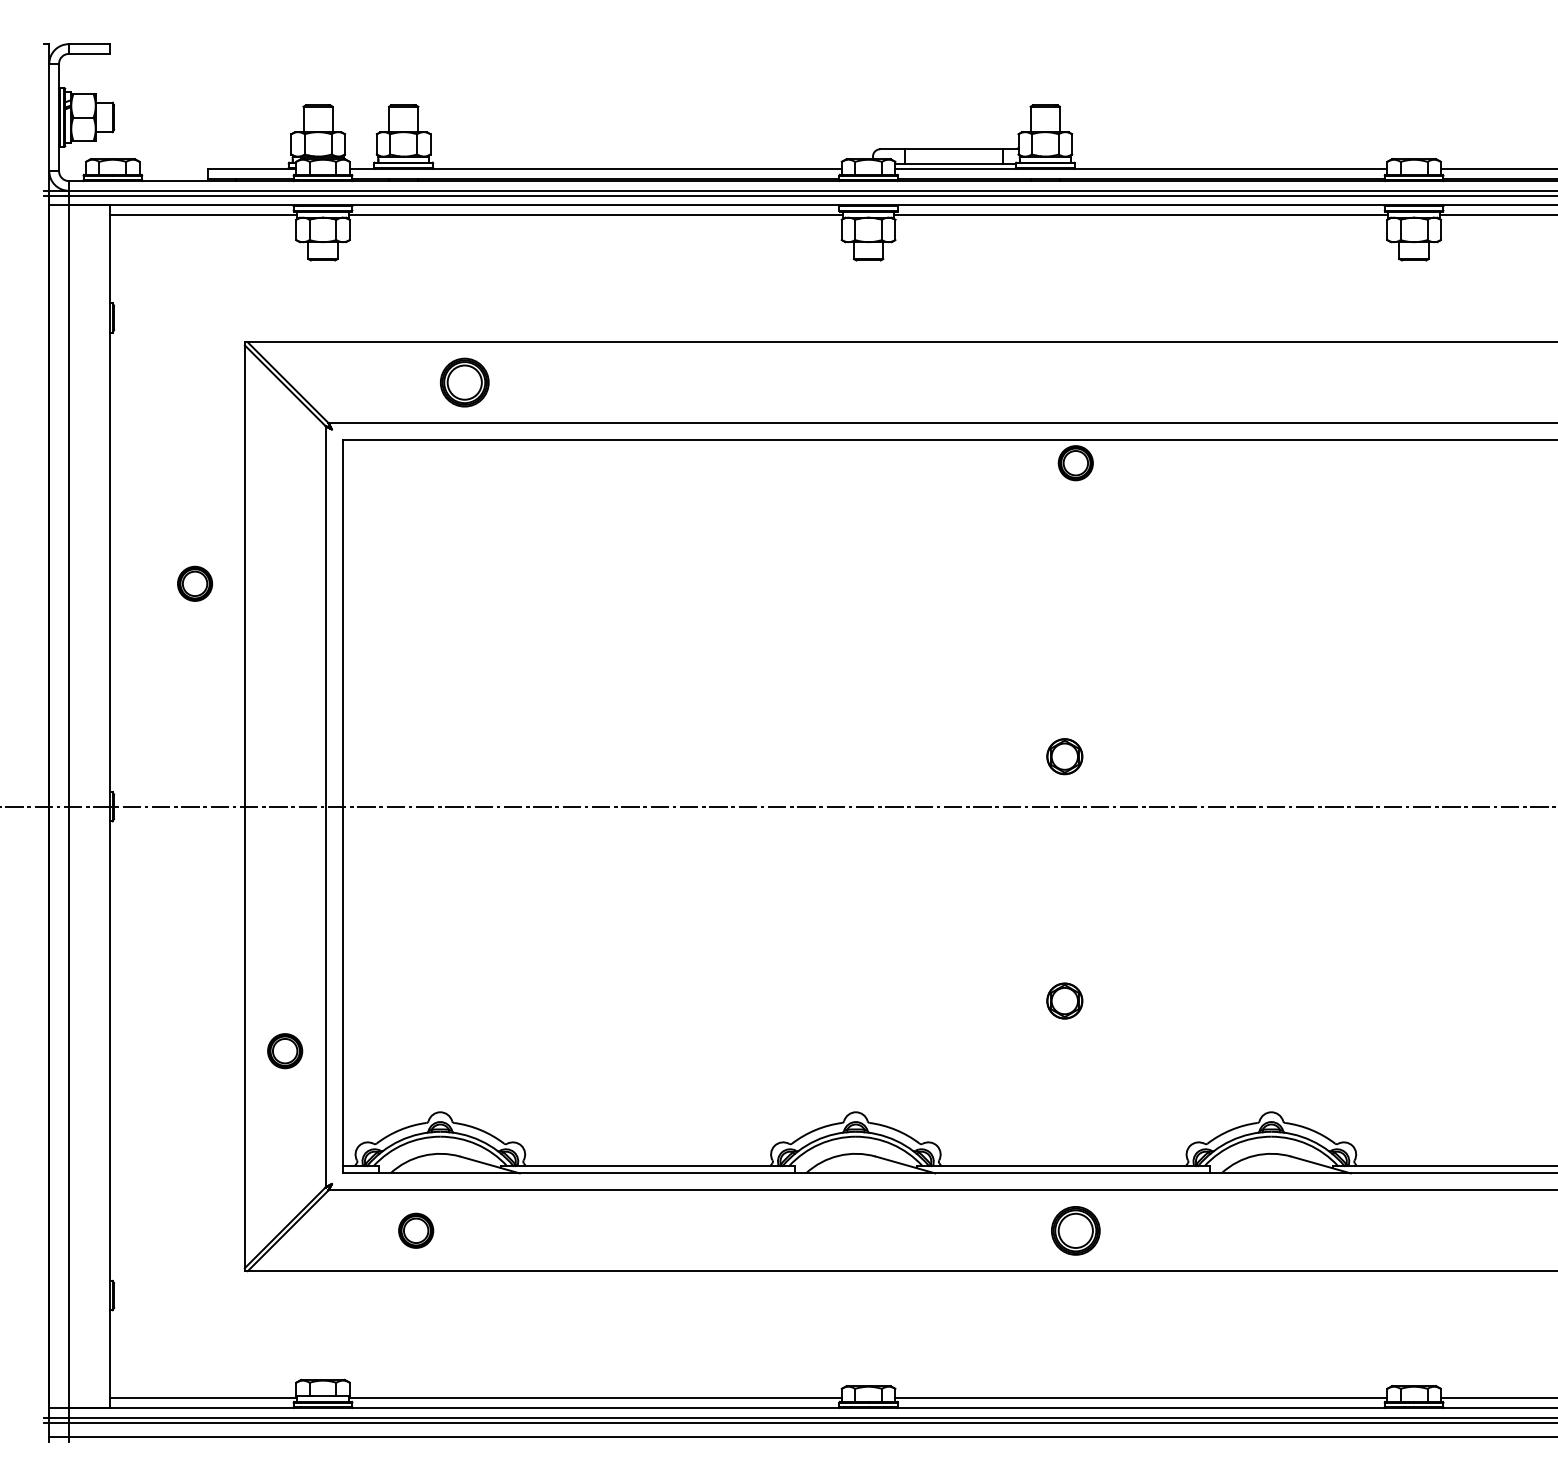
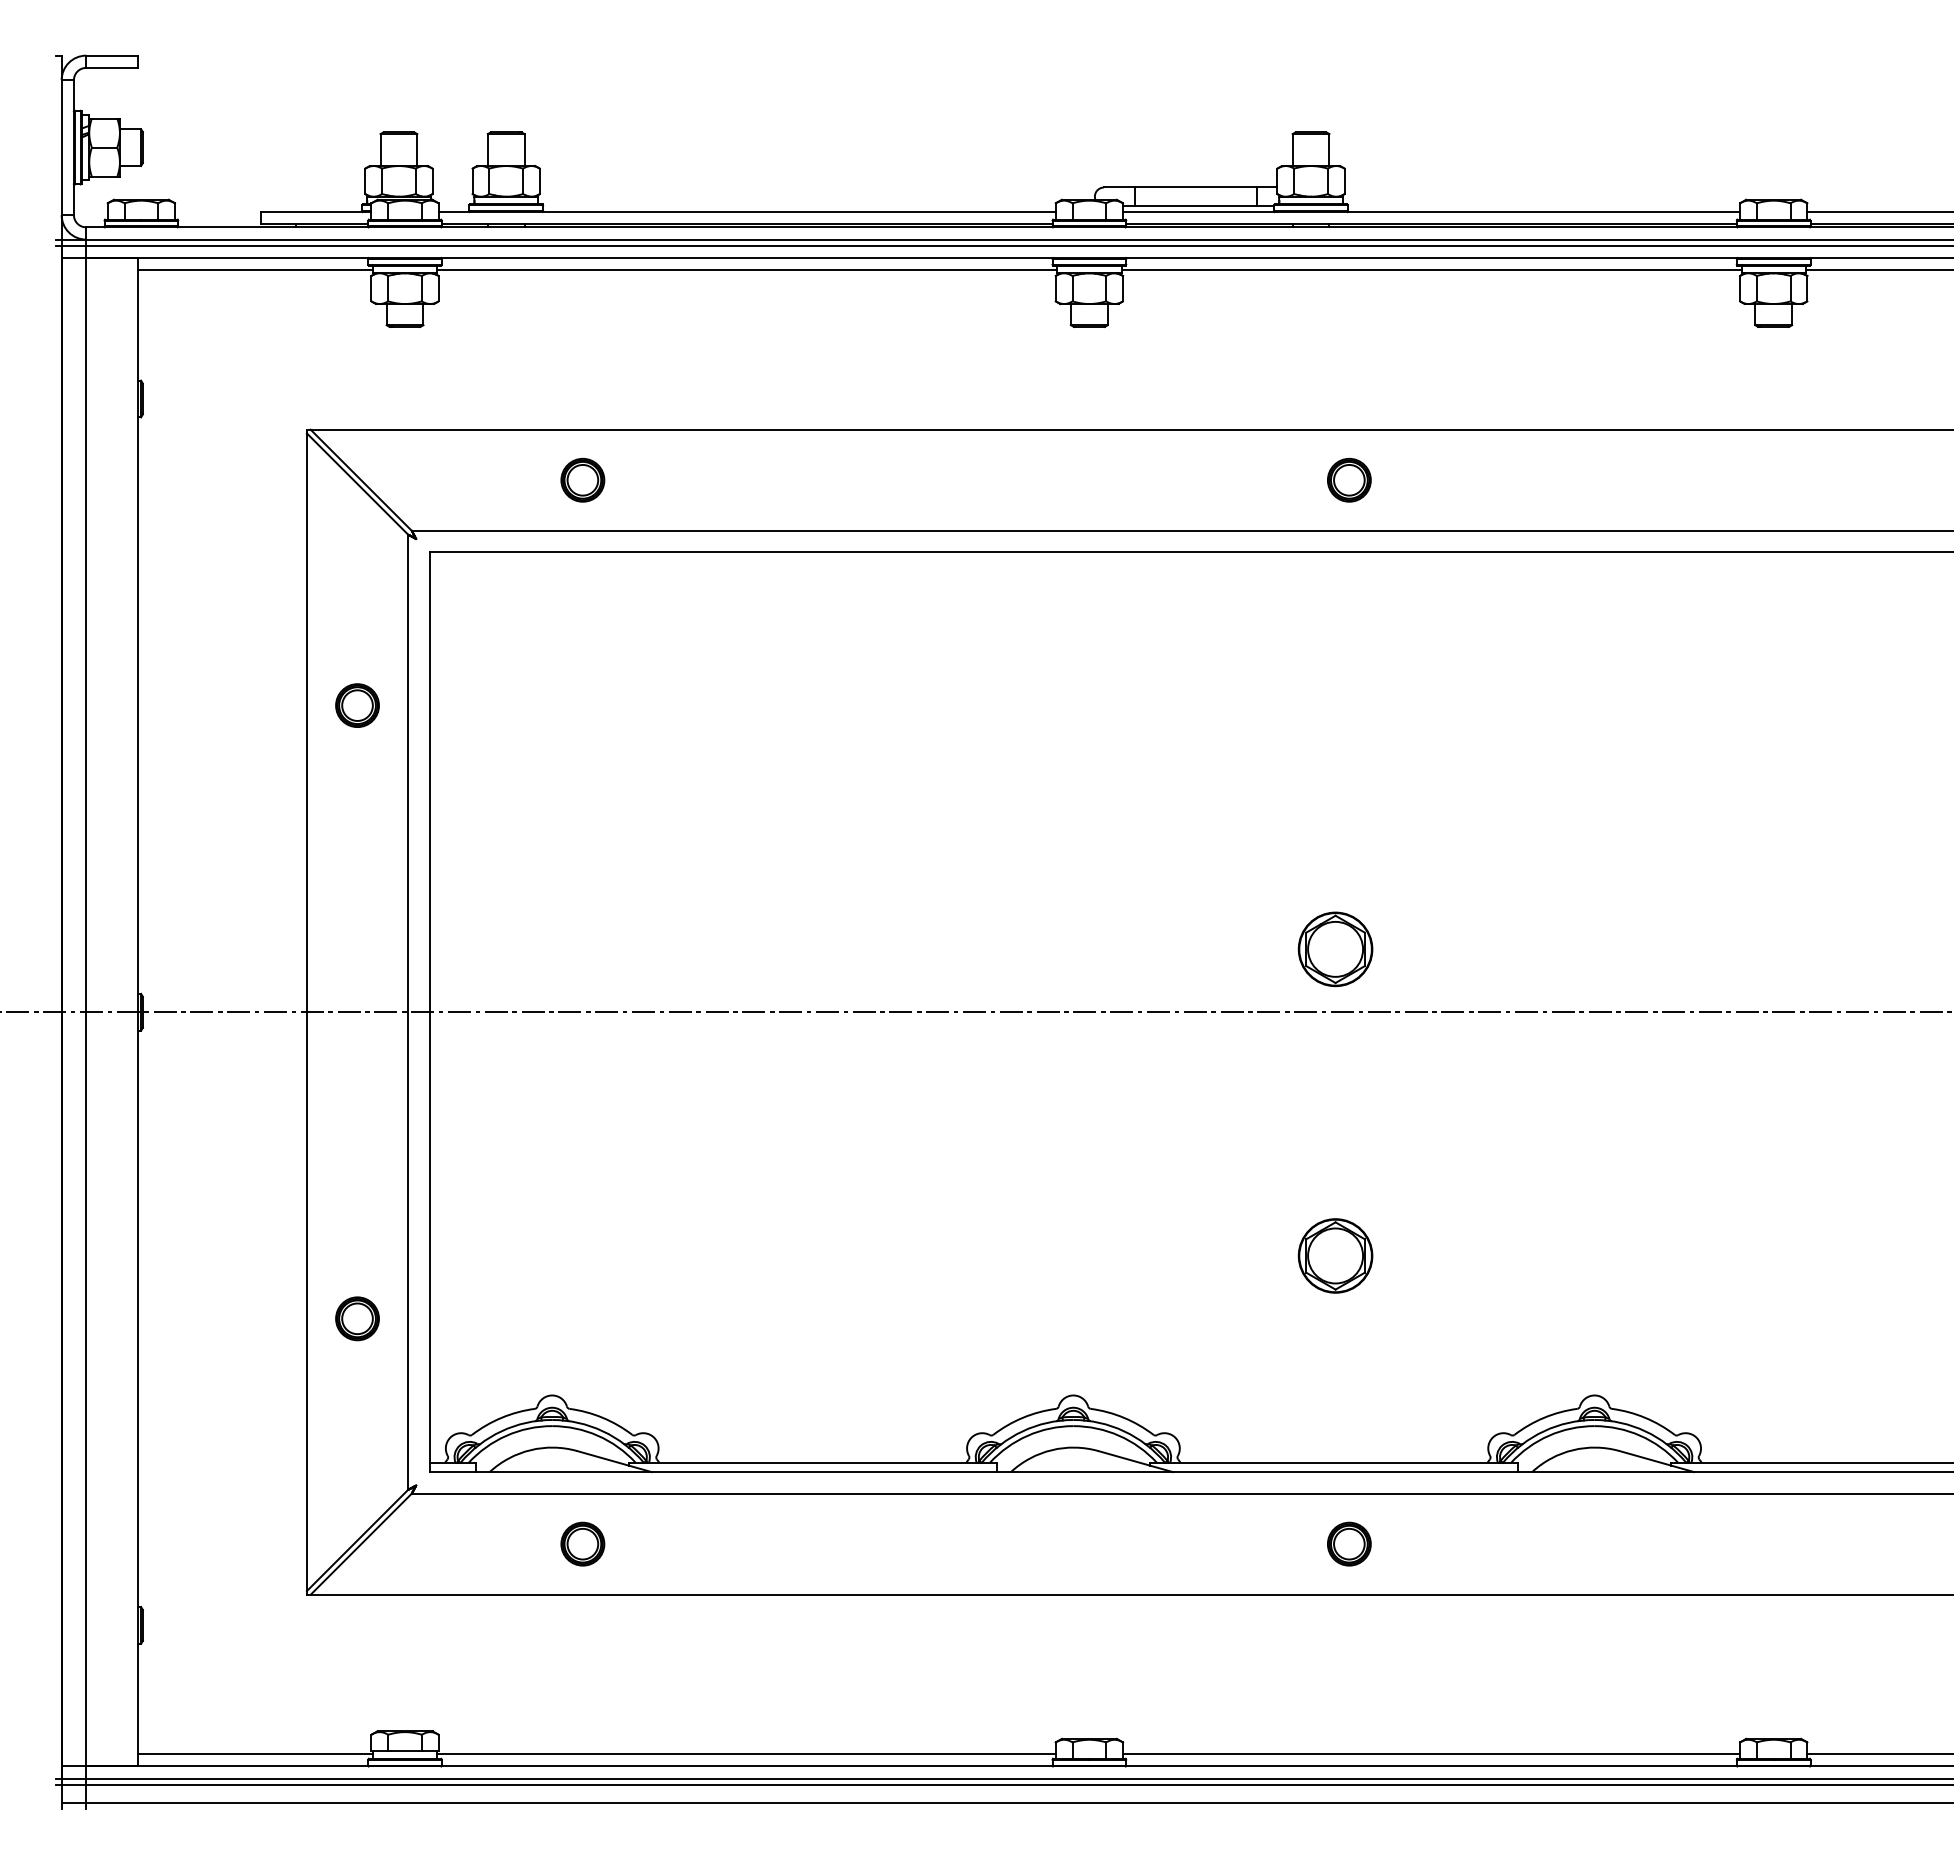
part: (464, 382) -> (582, 480), size x0.71
part: (1075, 462) -> (1349, 479), moved
part: (195, 583) -> (357, 705), moved
part: (1064, 756) -> (1335, 949), size x1.67
part: (1064, 1000) -> (1335, 1255), size x1.67
part: (415, 1230) -> (582, 1543), moved
part: (1075, 1230) -> (1349, 1543), size x0.71

